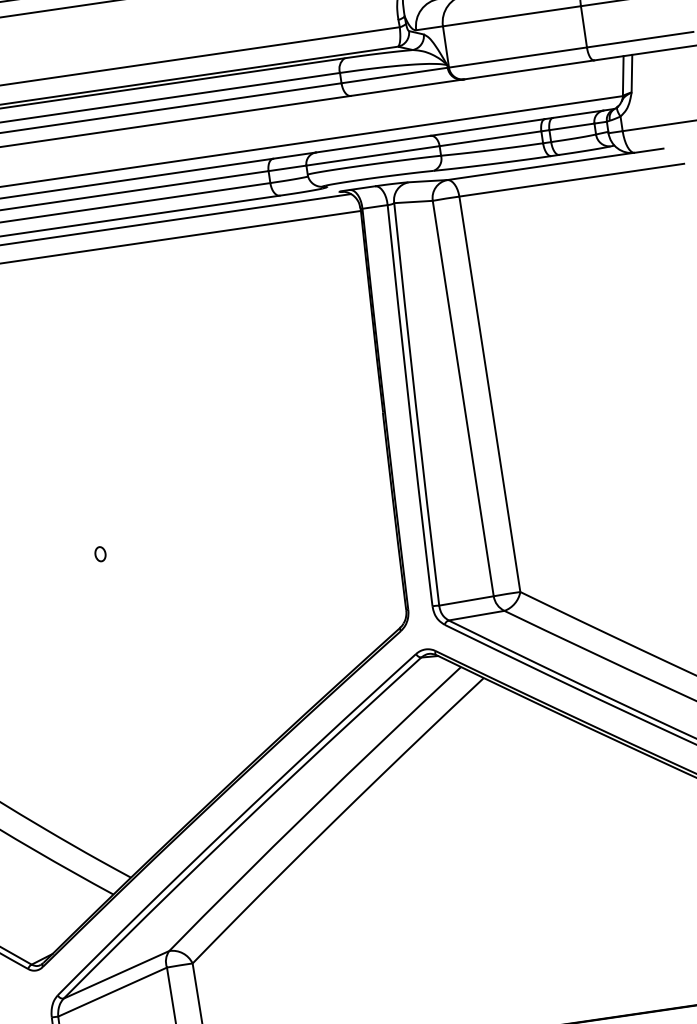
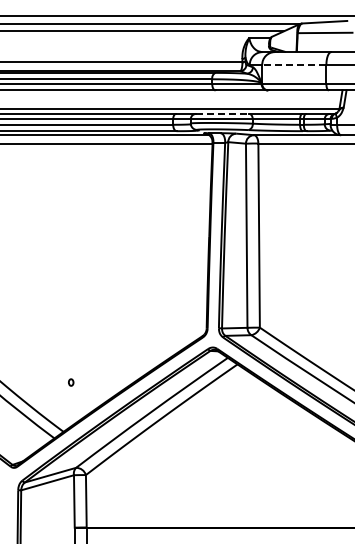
line: (510, 15) -> (293, 64), solid -> dashed
line: (372, 143) -> (222, 113), solid -> dashed
part: (101, 554) -> (71, 382), moved

